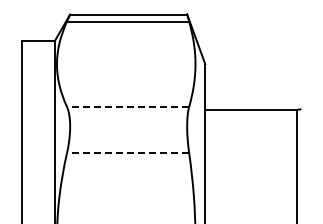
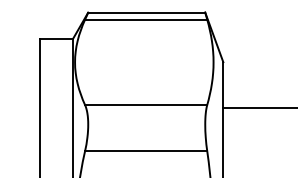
line: (127, 106) -> (145, 104), dashed -> solid
line: (127, 153) -> (145, 151), dashed -> solid

